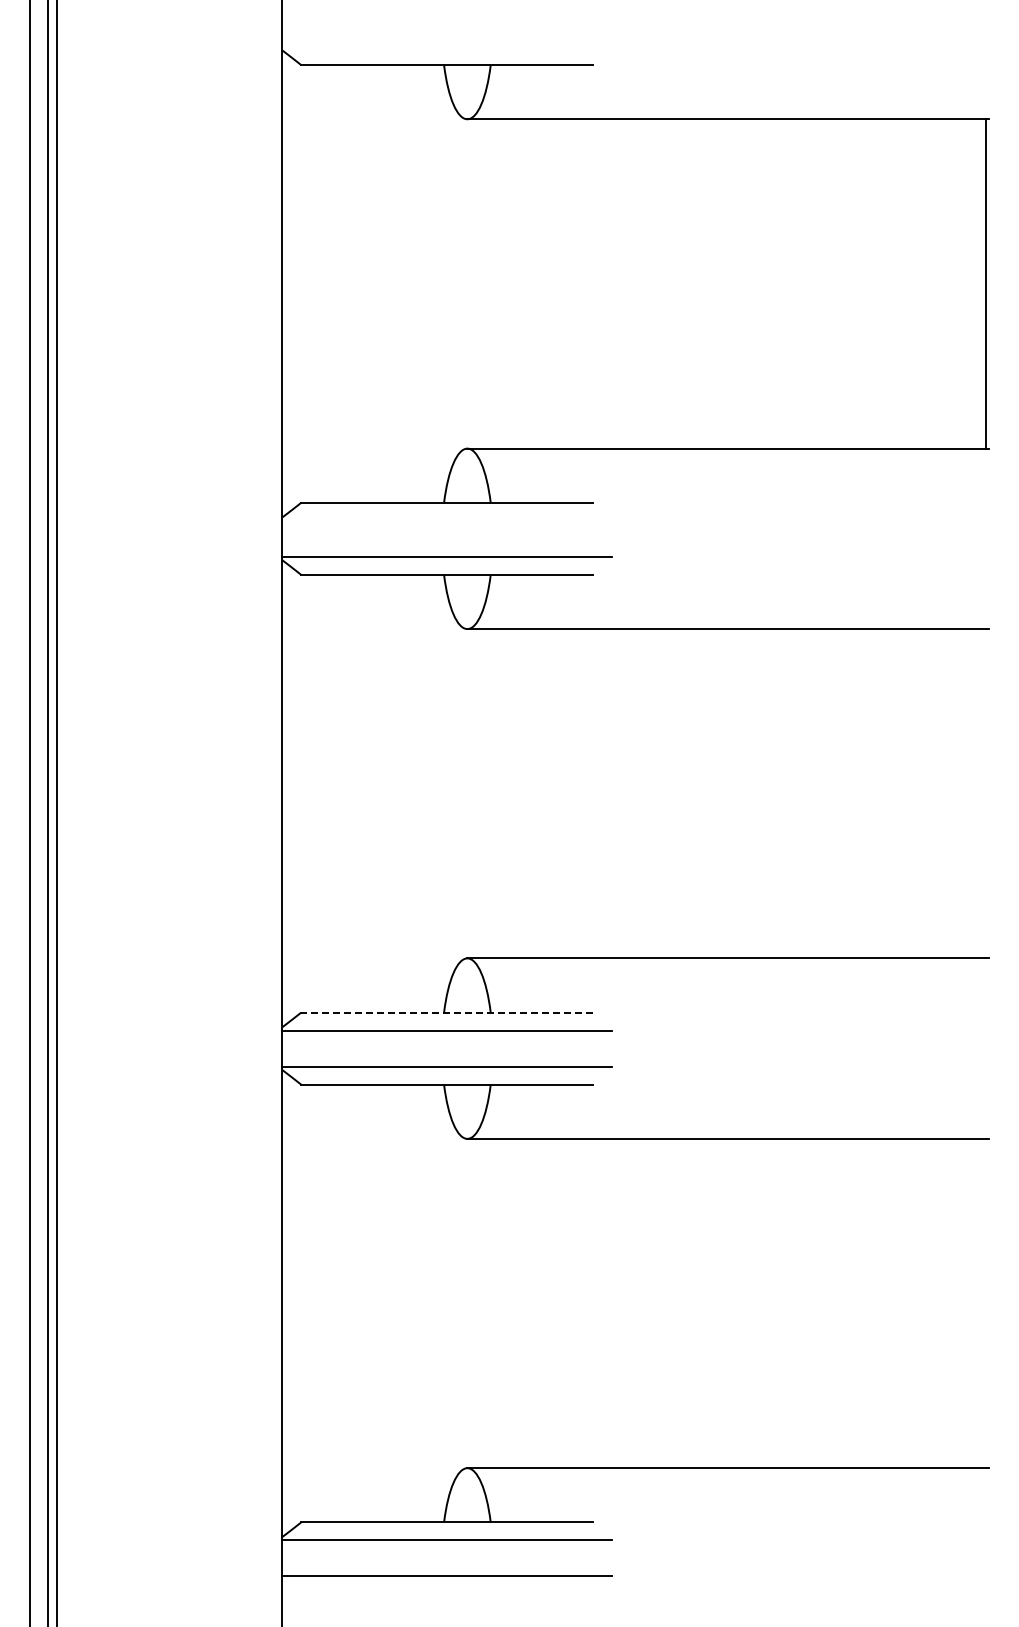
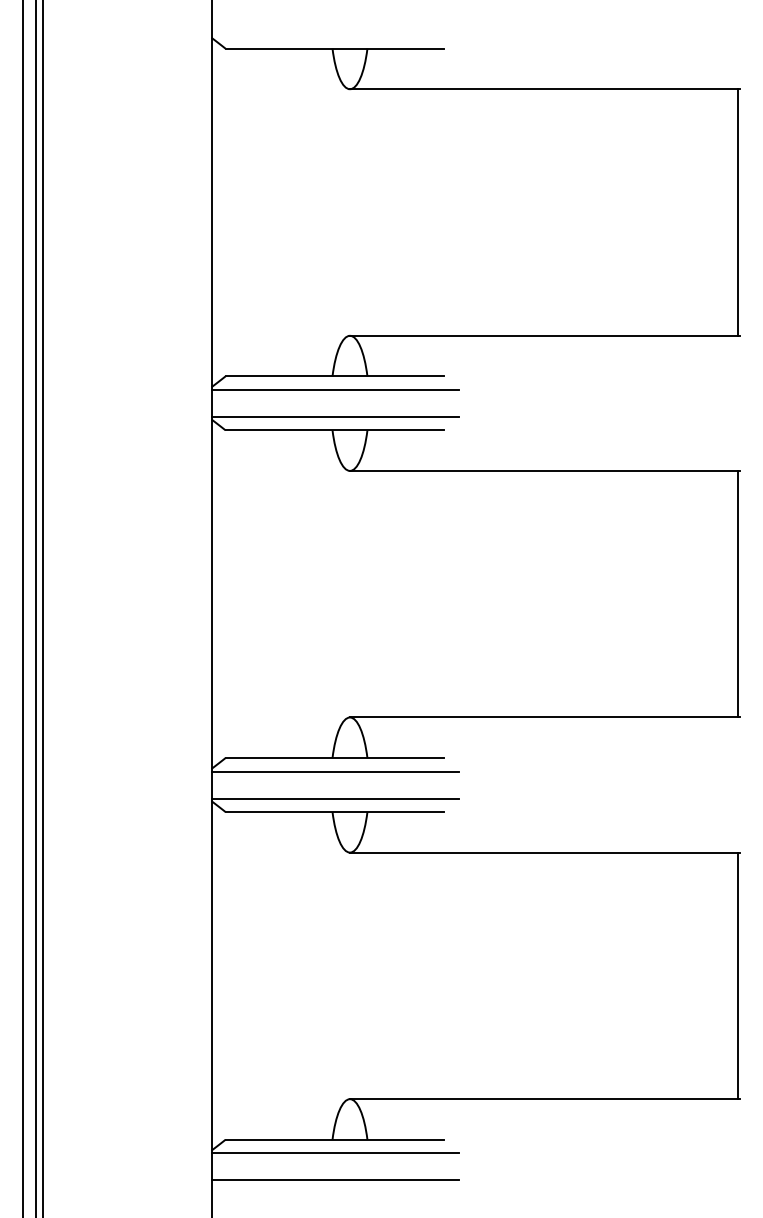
line: (447, 520) -> (335, 389), added
line: (985, 793) -> (737, 594), added
line: (446, 1012) -> (334, 757), dashed -> solid
line: (985, 1303) -> (737, 975), added

